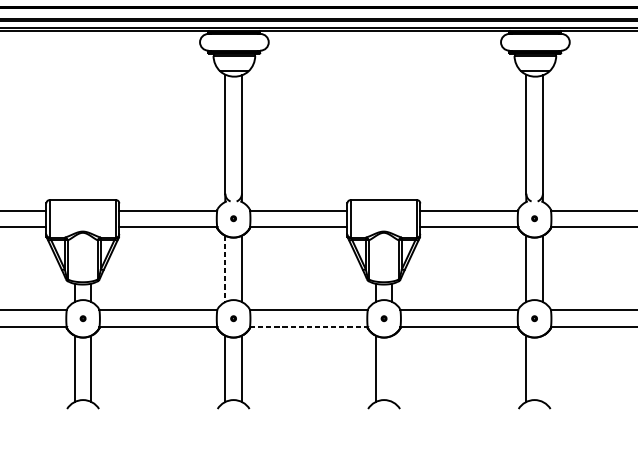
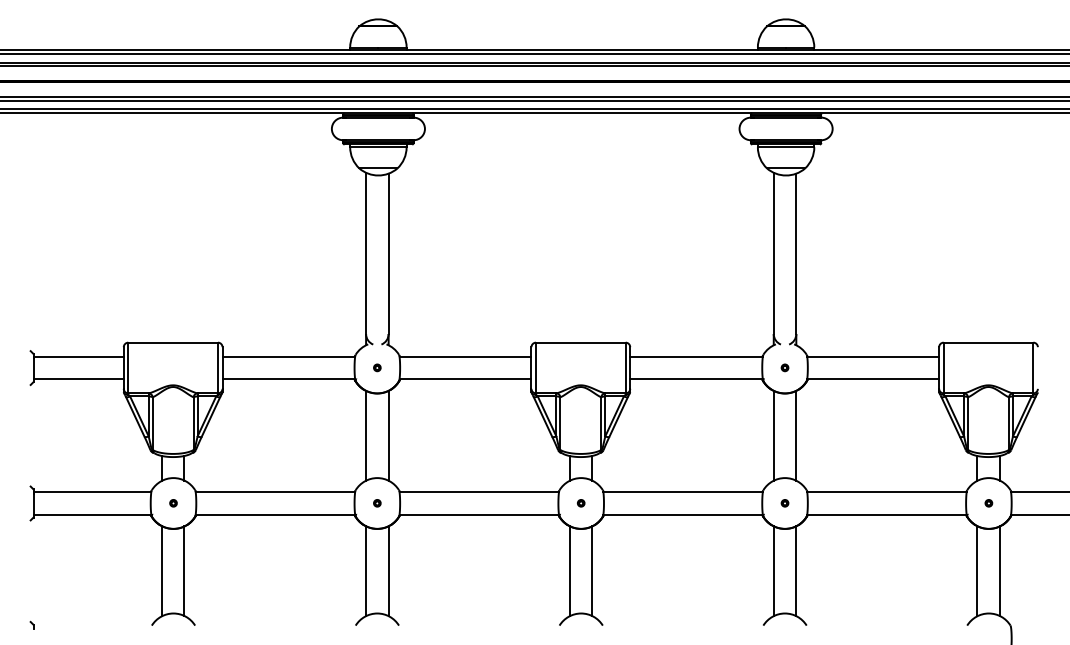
line: (225, 268) -> (366, 435), dashed -> solid
line: (309, 326) -> (479, 514), dashed -> solid
line: (392, 368) -> (592, 570), added
line: (543, 369) -> (796, 571), added

